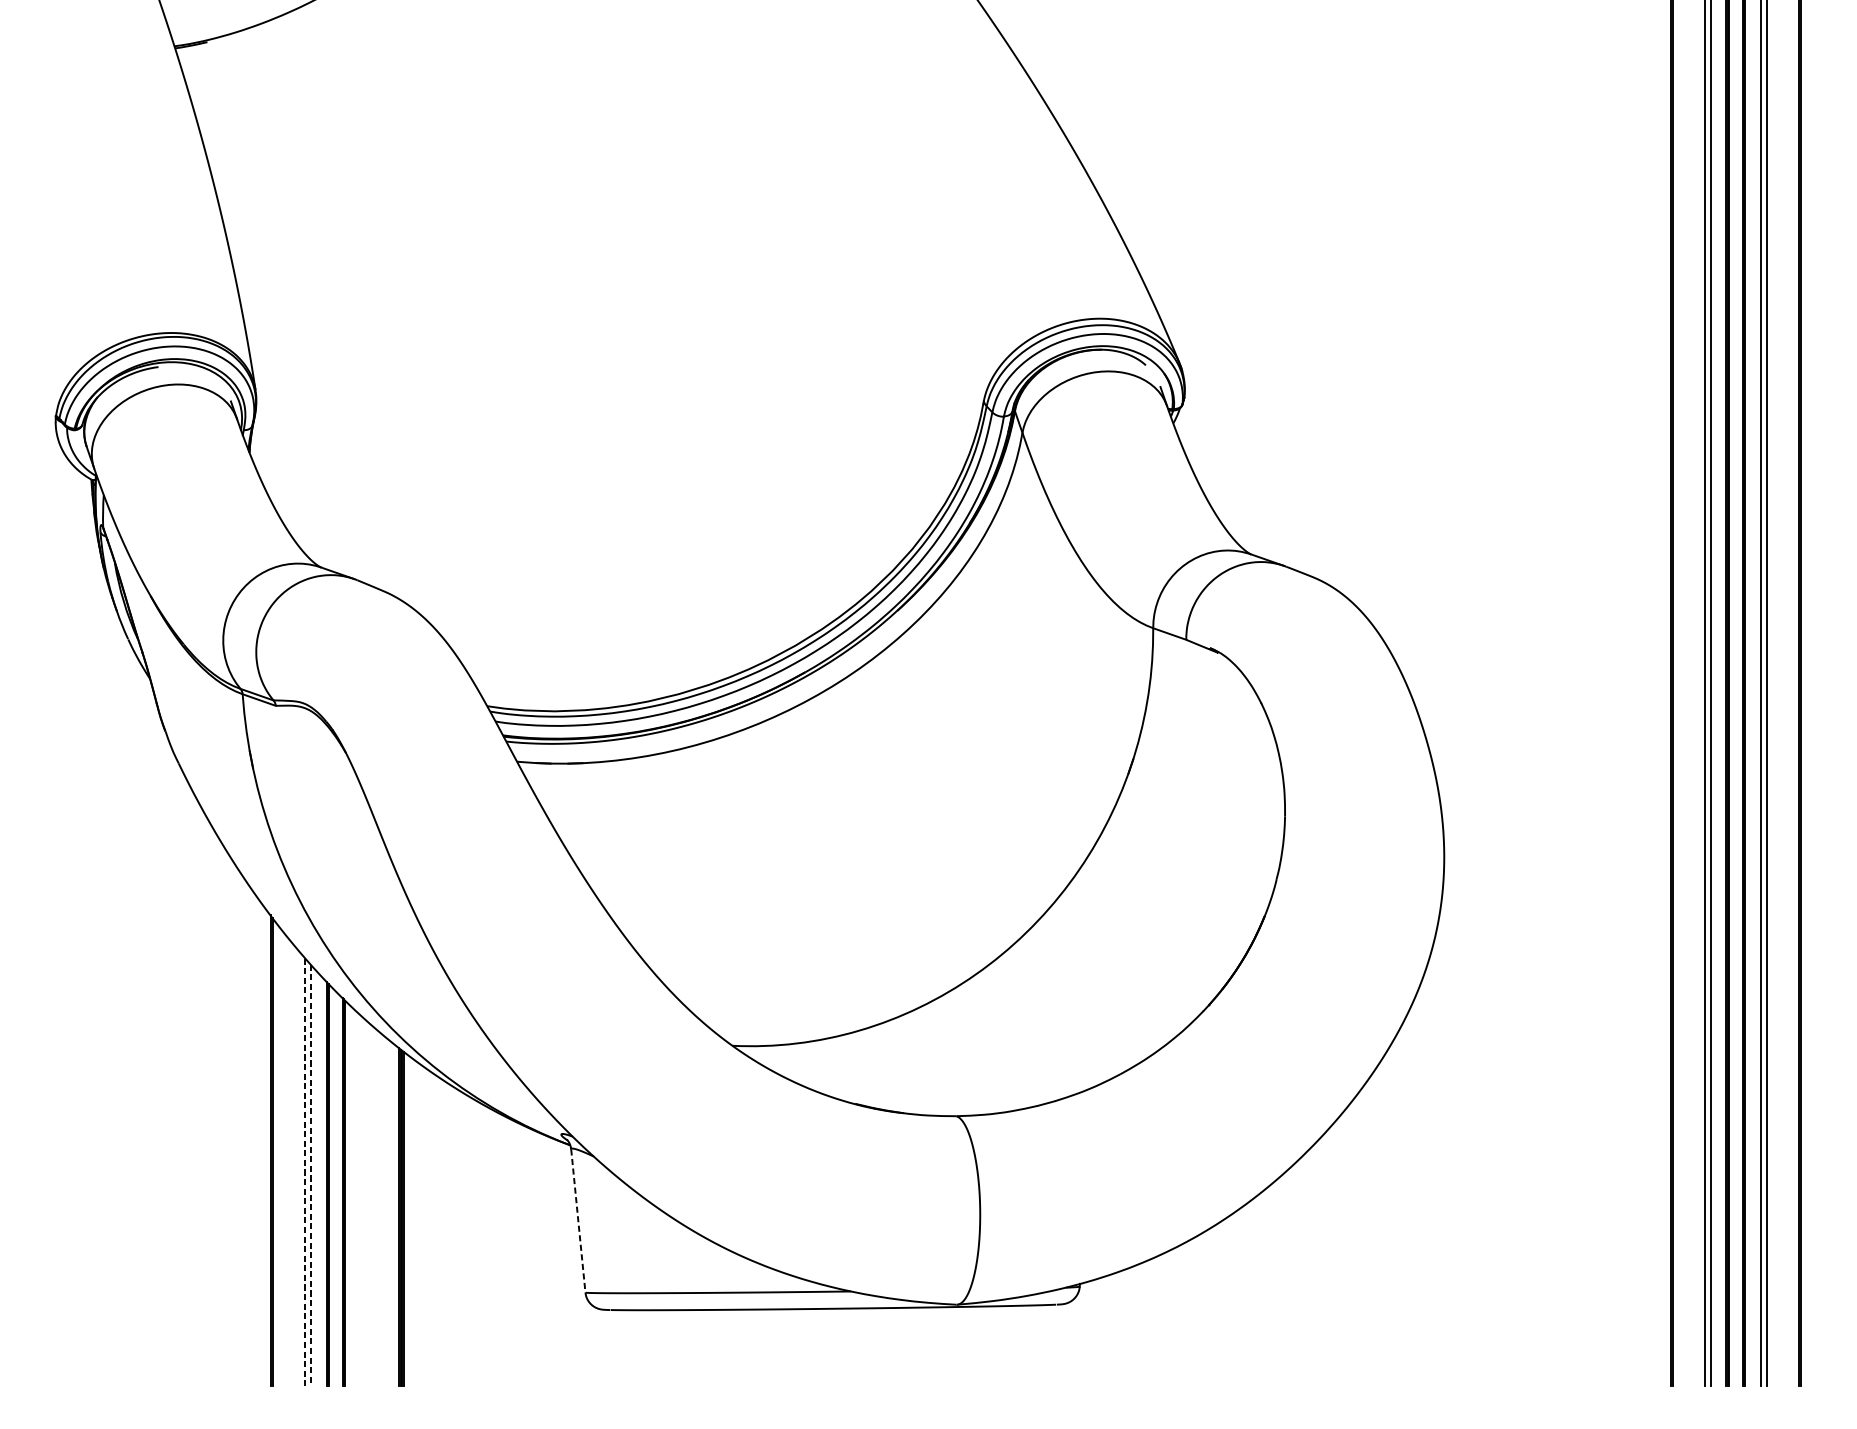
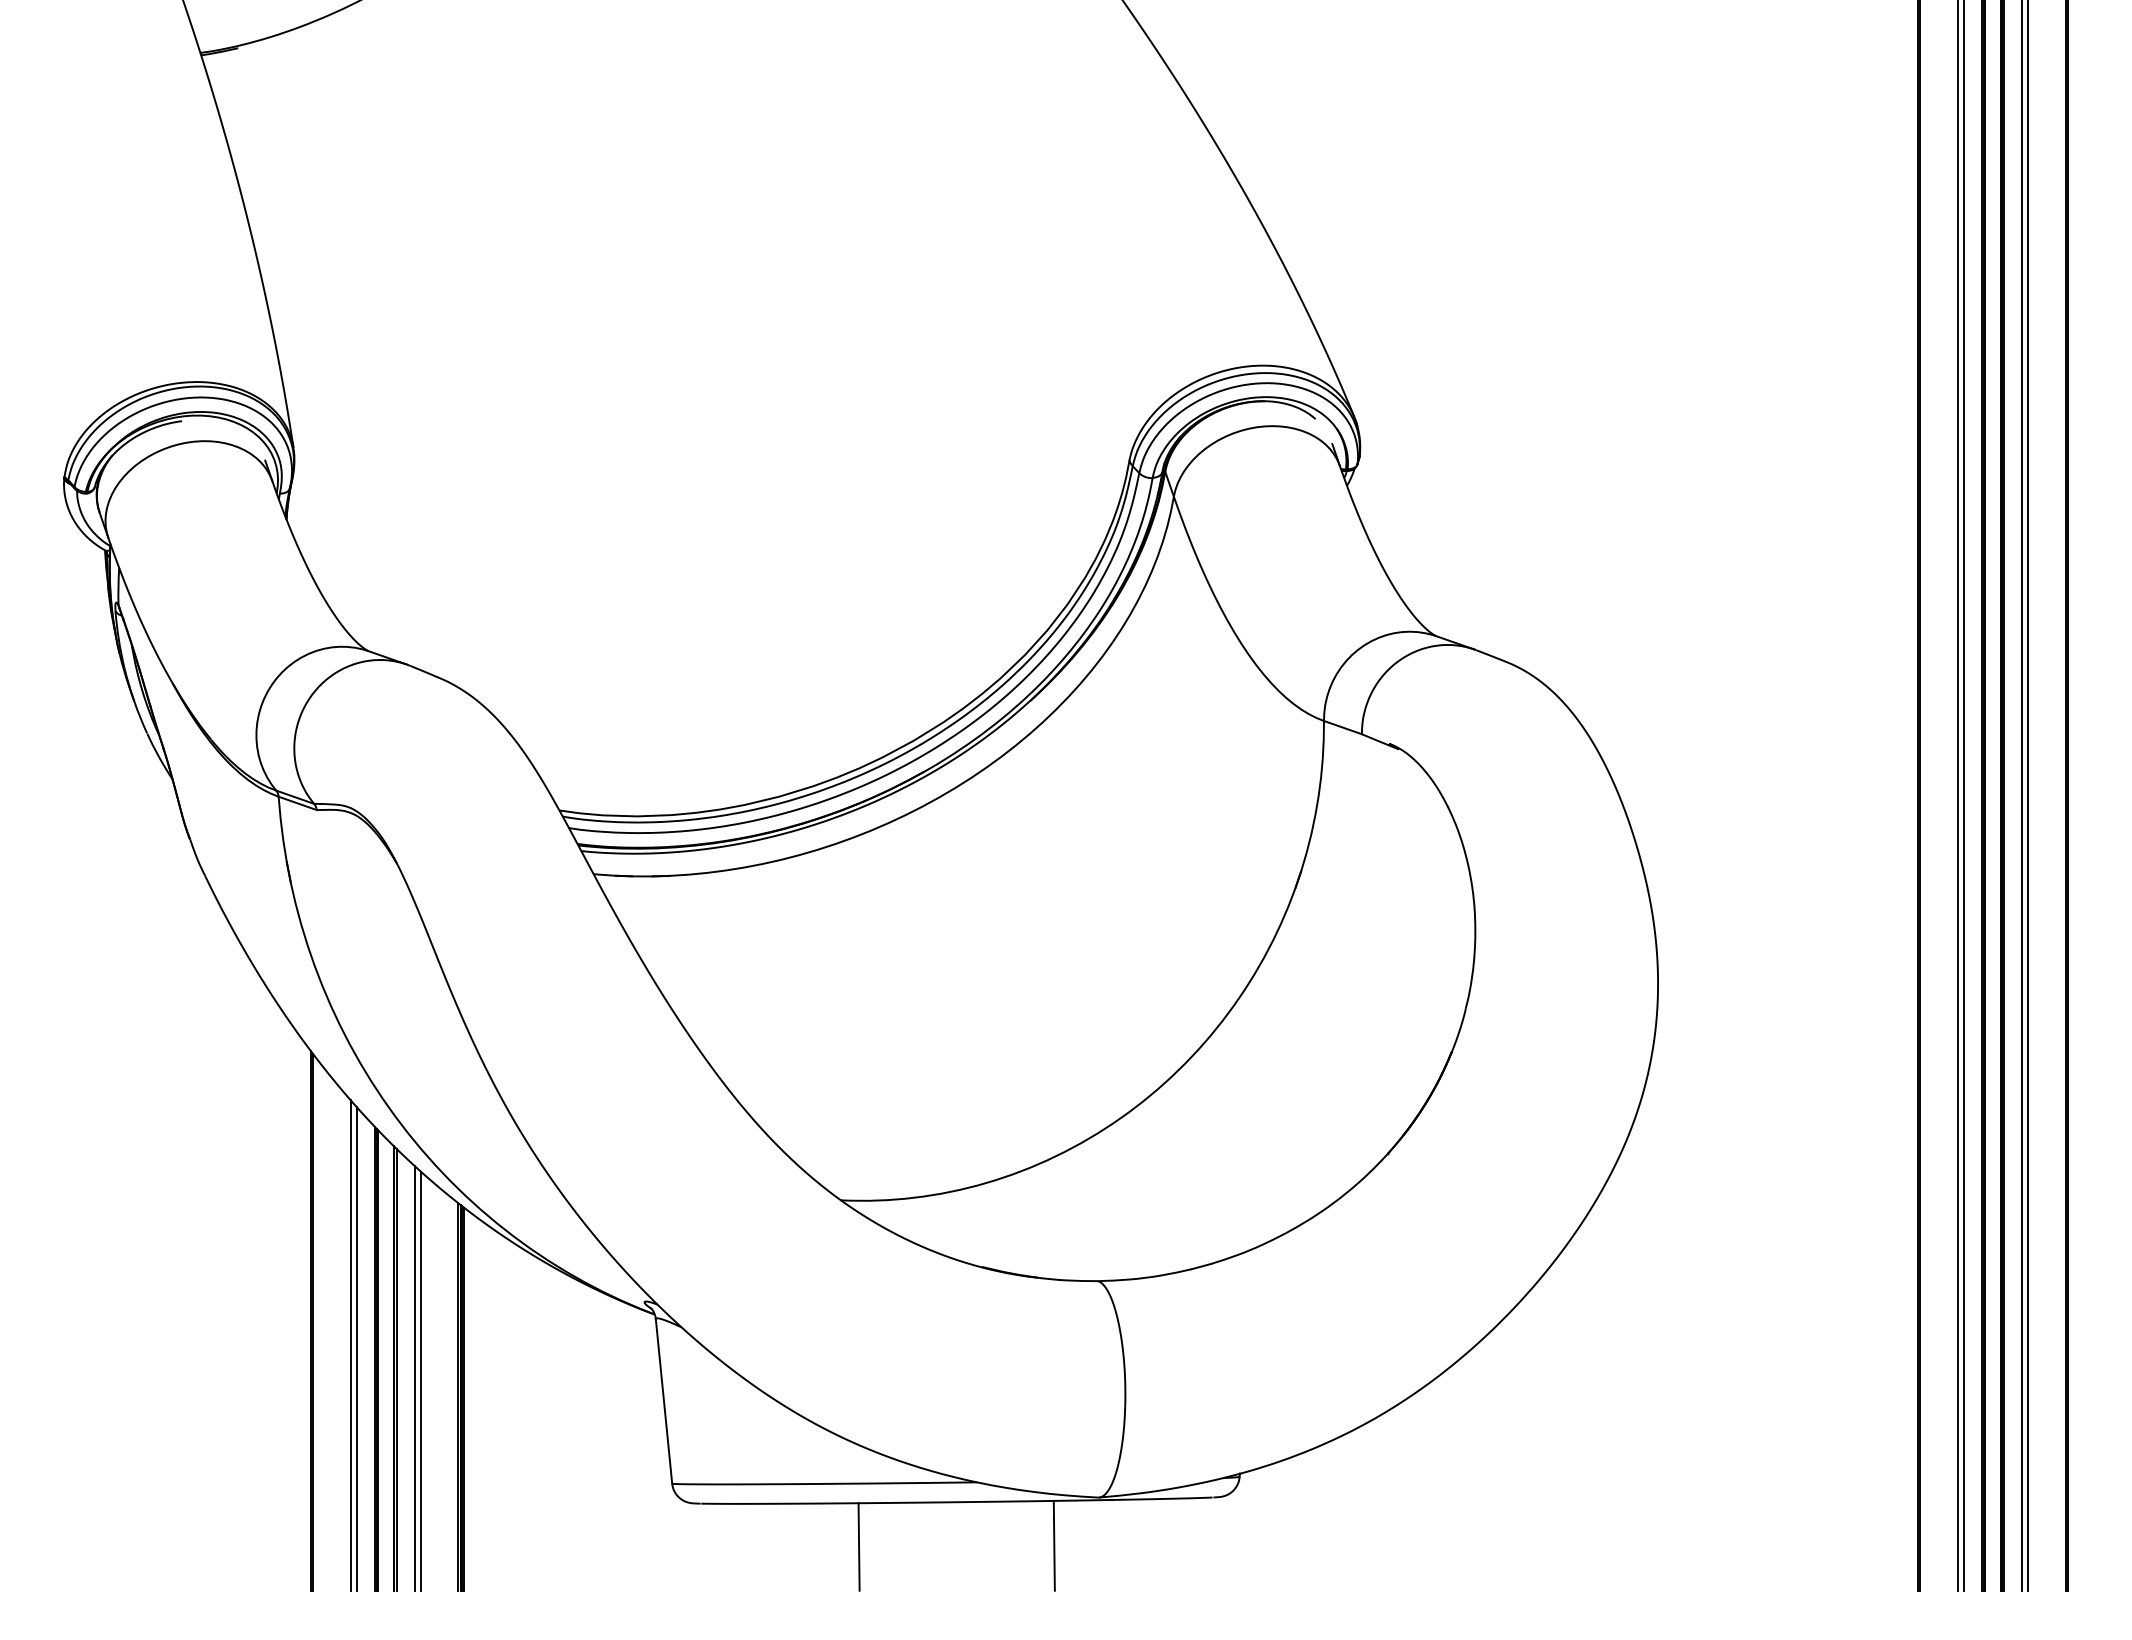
line: (305, 1173) -> (350, 1346), dashed -> solid
line: (310, 1174) -> (356, 1348), dashed -> solid
line: (360, 1201) -> (414, 1378), added
line: (366, 1202) -> (420, 1380), added
line: (578, 1221) -> (664, 1401), dashed -> solid
line: (917, 1346) -> (1053, 1545), added
line: (747, 1347) -> (858, 1546), added

